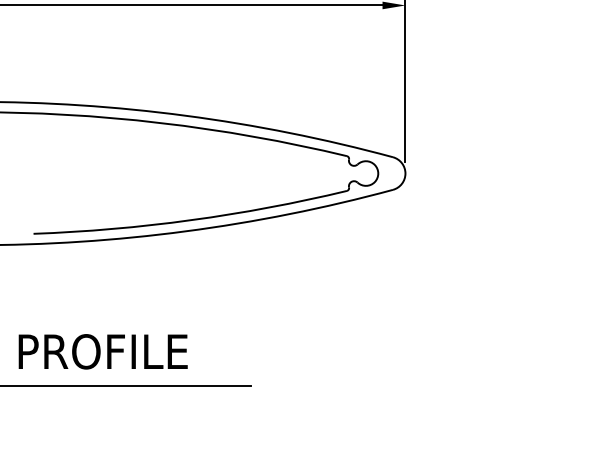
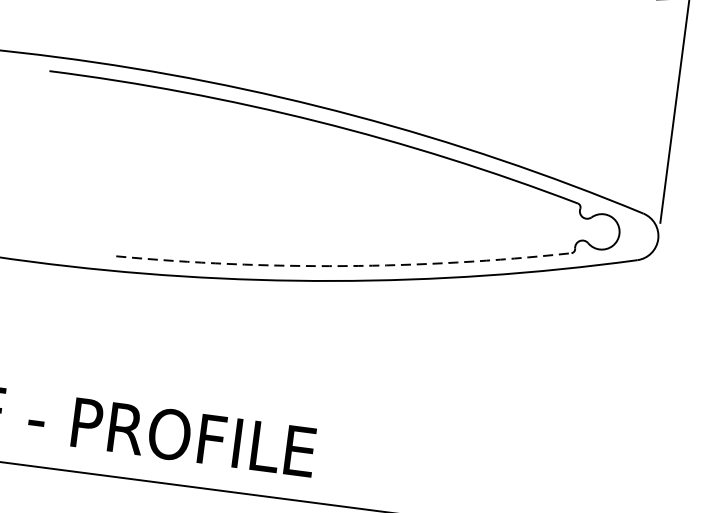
arc: (191, 220) -> (344, 266), solid -> dashed

